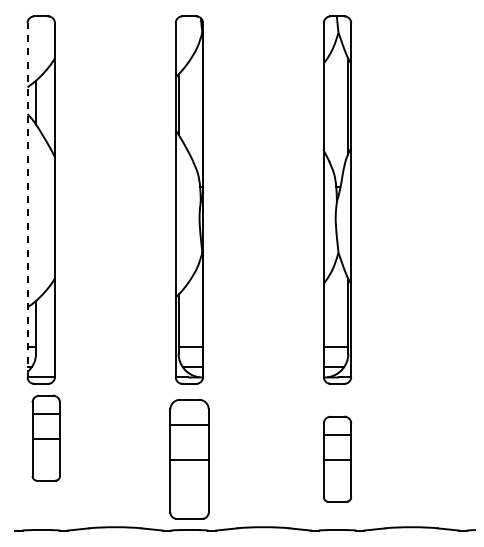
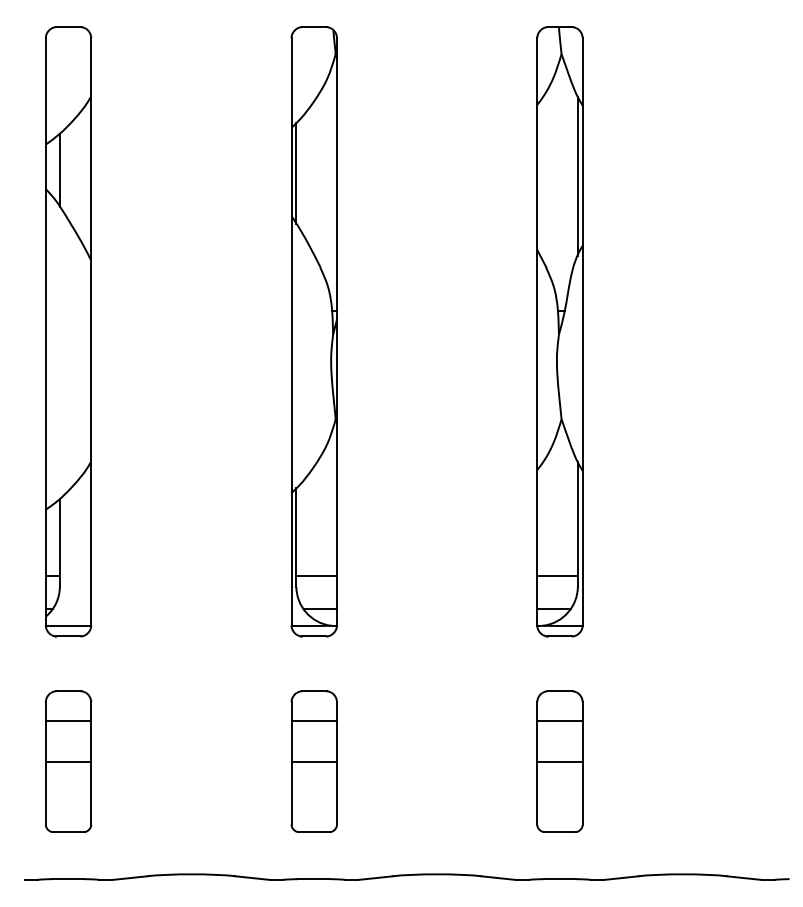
line: (27, 199) -> (45, 330), dashed -> solid
part: (45, 437) -> (67, 760), moved
part: (188, 458) -> (312, 760), size x0.71

